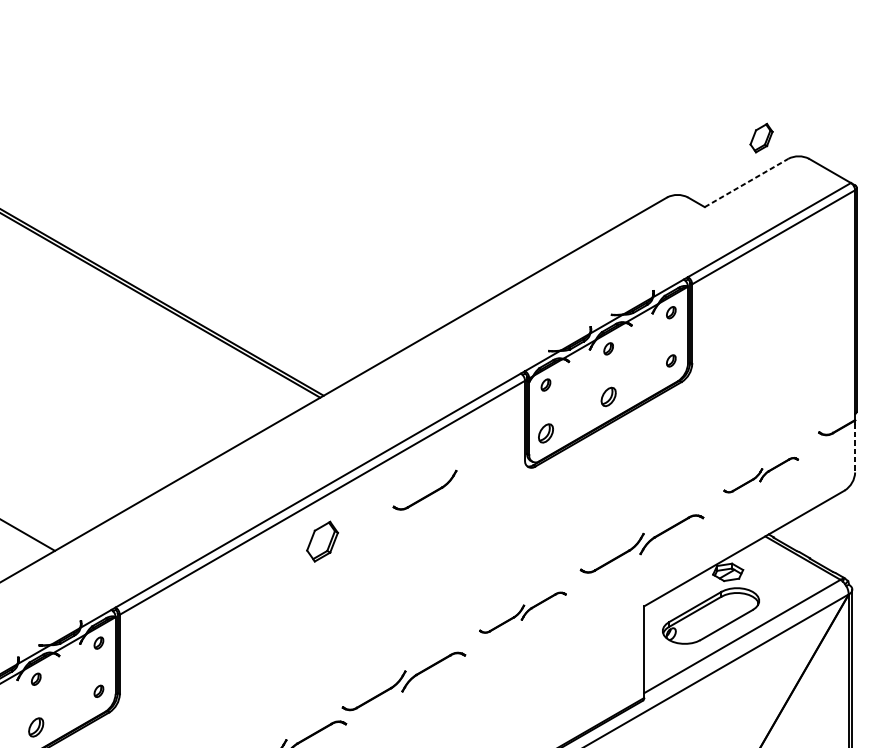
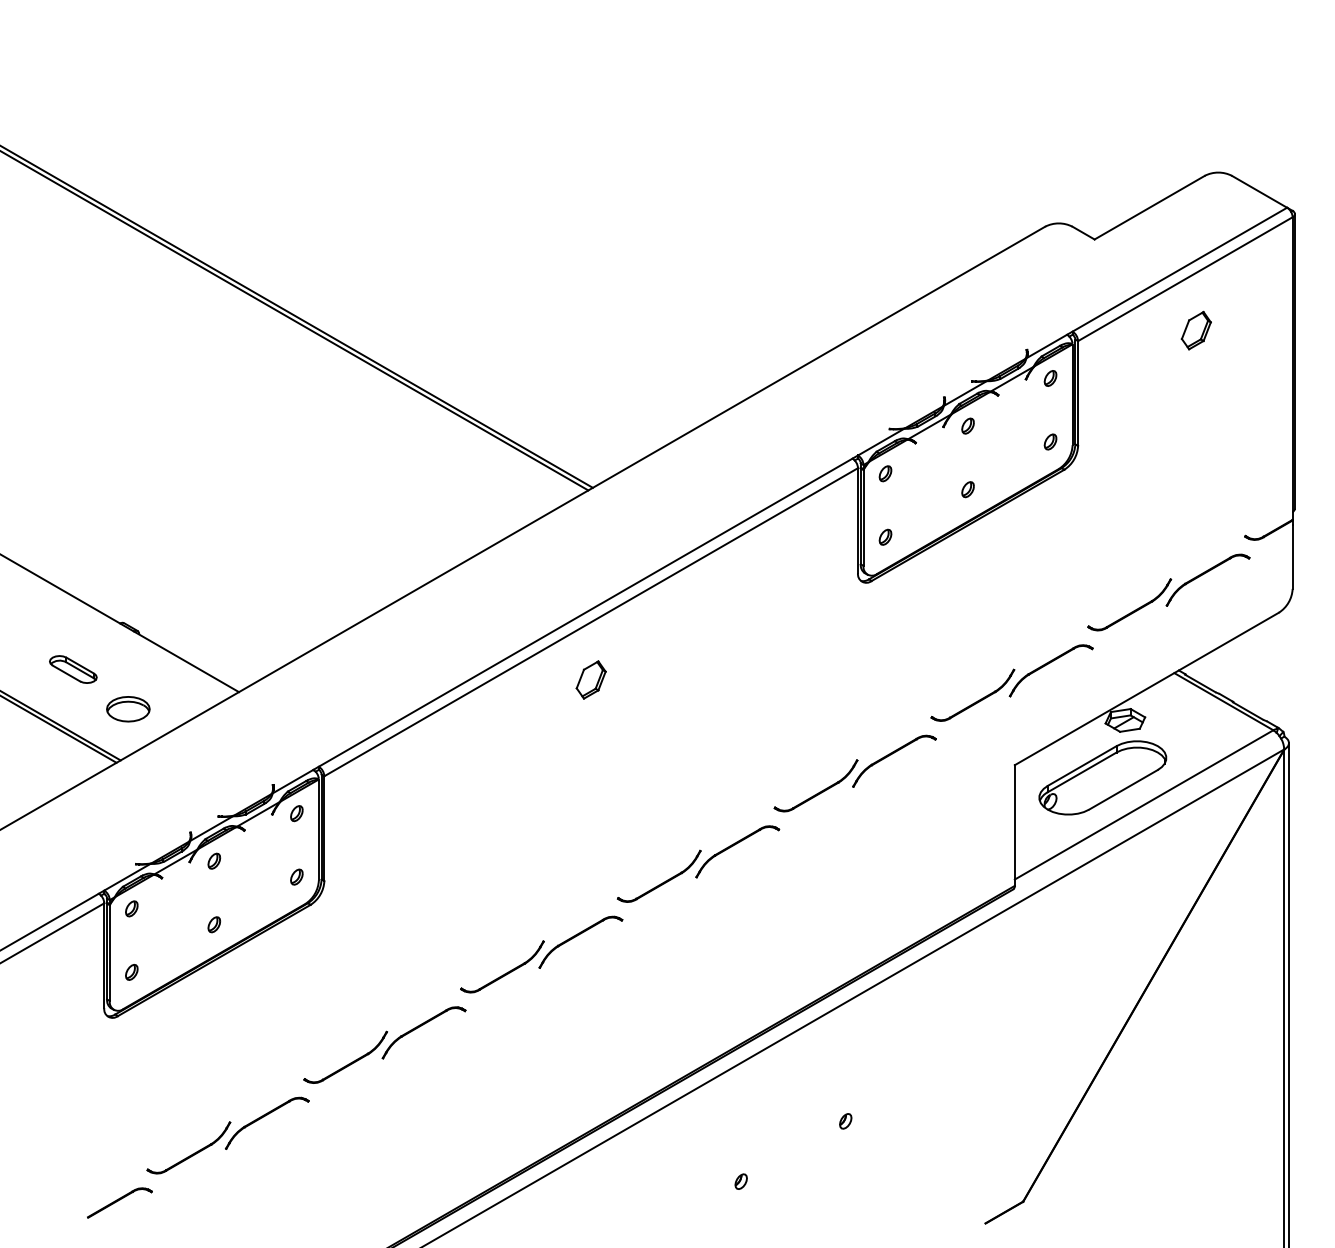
part: (760, 138) -> (1195, 330), moved
line: (746, 182) -> (1149, 207), dashed -> solid
part: (608, 396) -> (967, 489), size x0.62
part: (545, 432) -> (885, 536), size x0.62
line: (855, 448) -> (1292, 557), dashed -> solid
part: (760, 475) -> (1168, 592), size x1.67
part: (427, 494) -> (729, 618), removed
part: (321, 541) -> (590, 679), size x0.71
part: (522, 612) -> (854, 773), size x1.43
part: (36, 727) -> (214, 924), size x0.62

